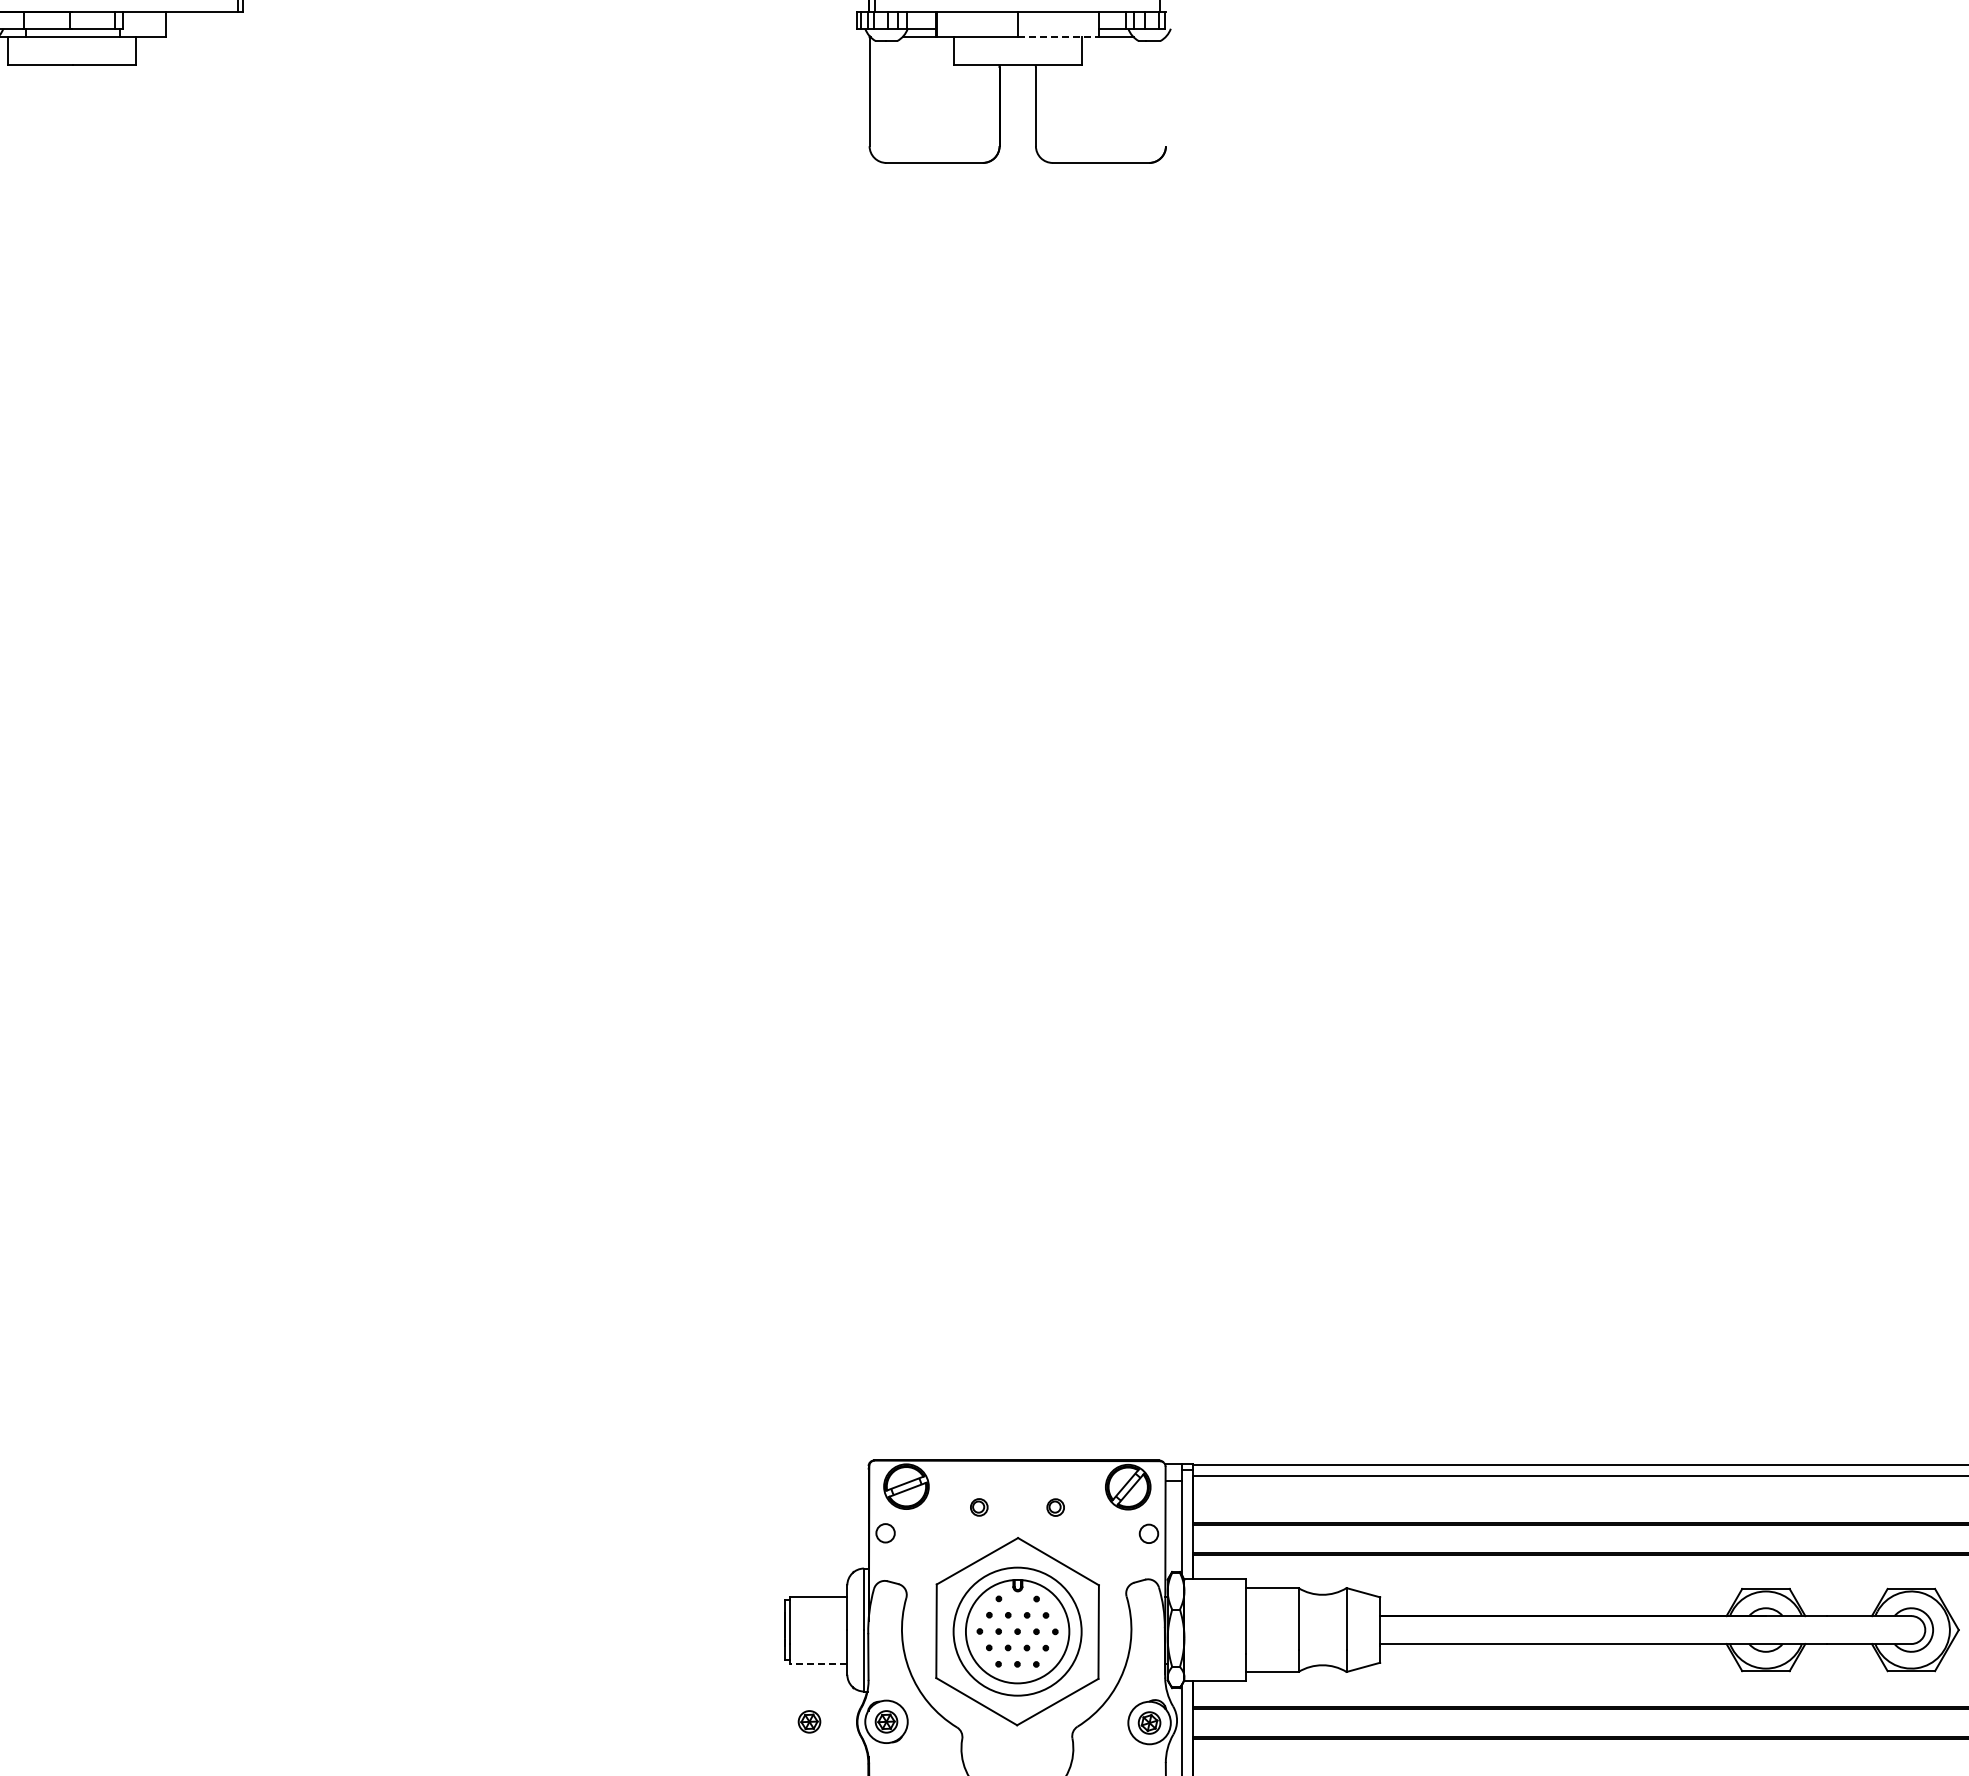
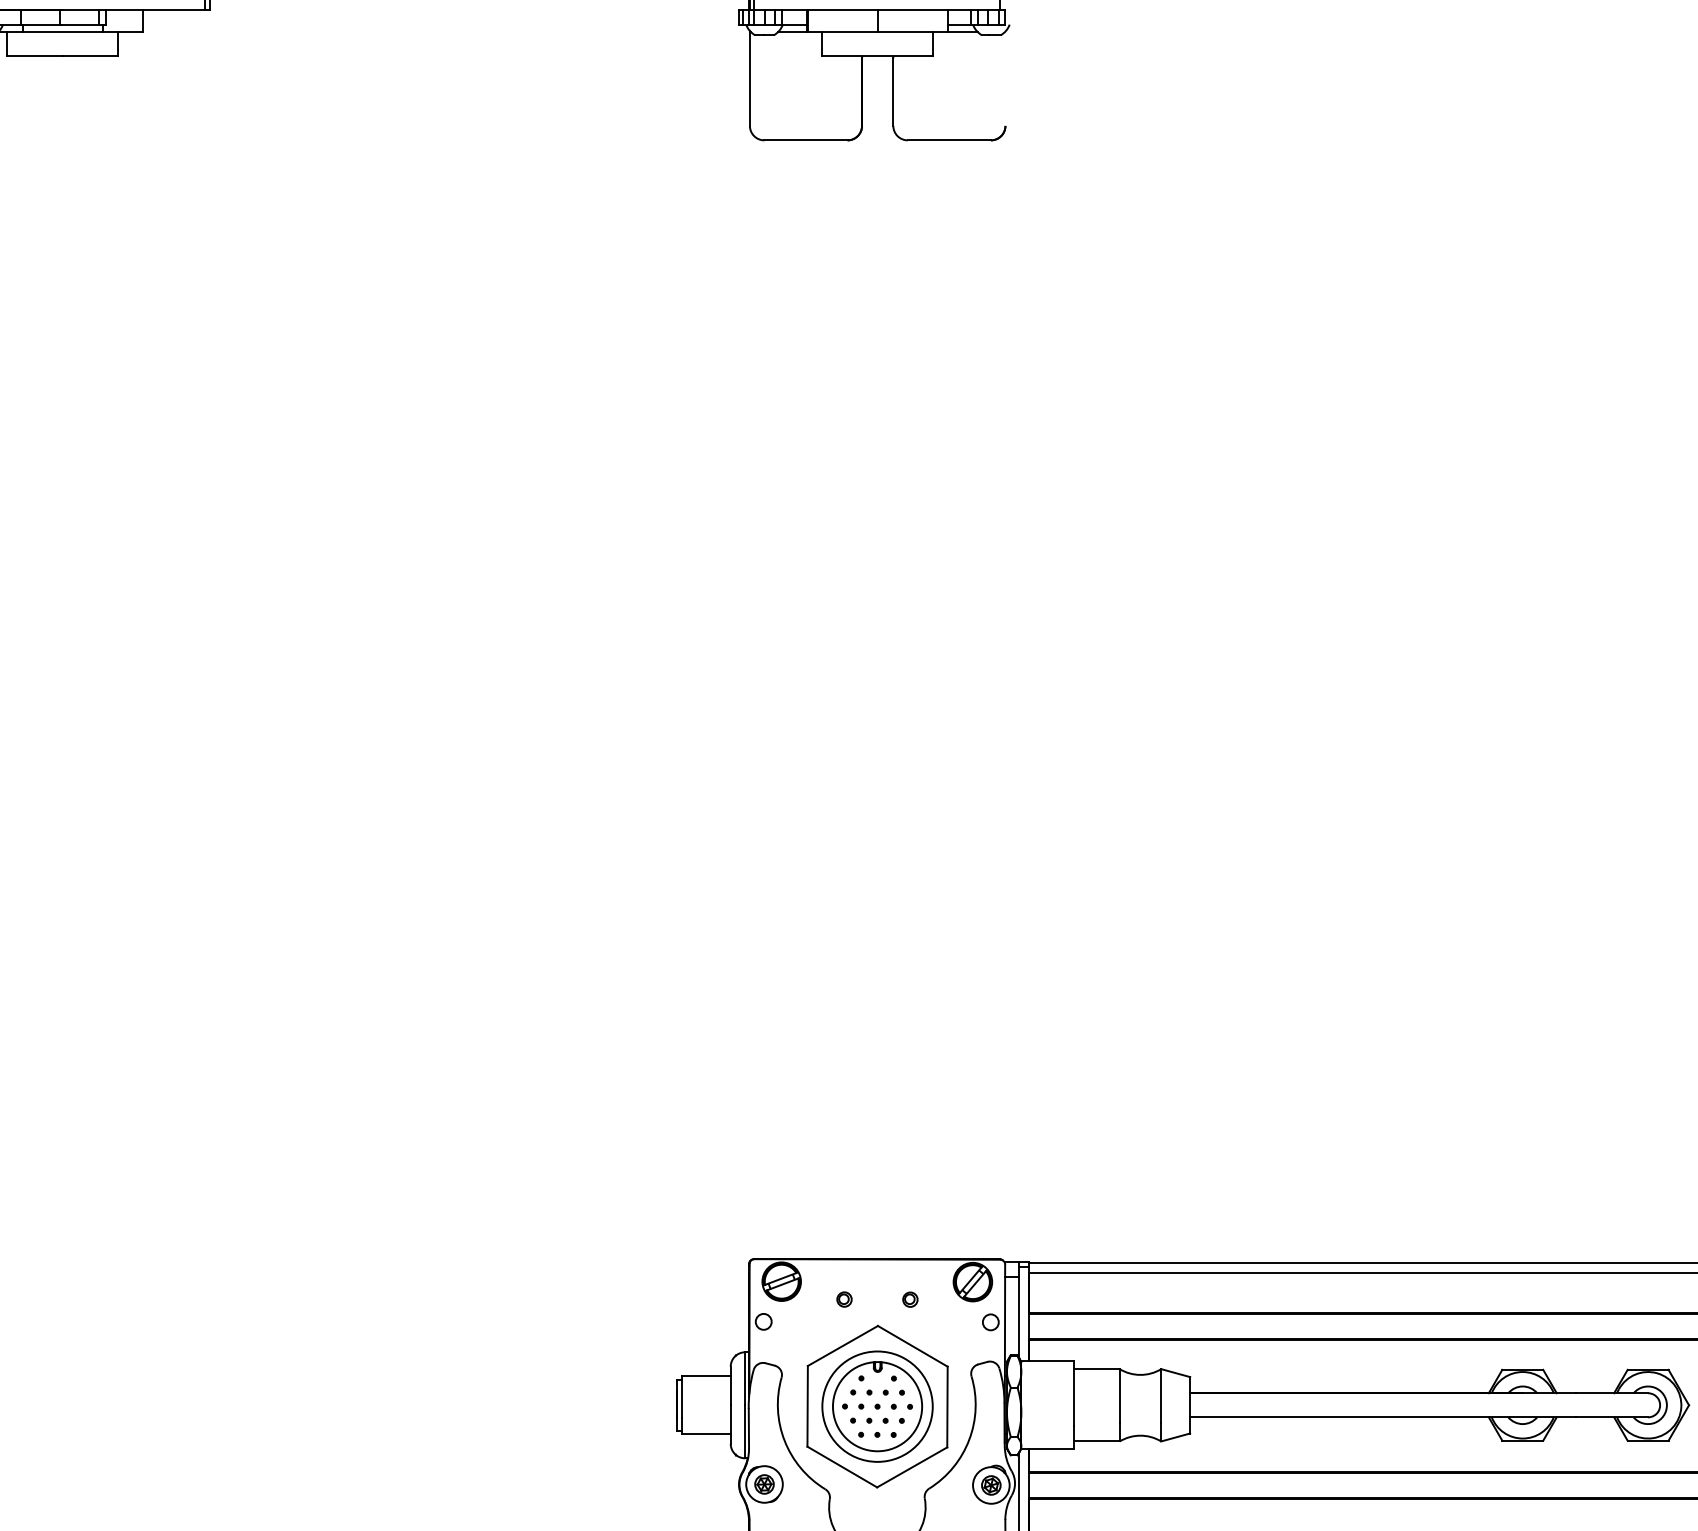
line: (1059, 37) -> (913, 32), dashed -> solid
line: (818, 1663) -> (705, 1434), dashed -> solid
part: (809, 1721) -> (698, 1484), removed

